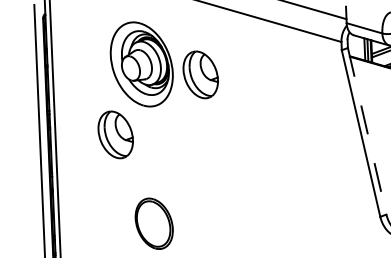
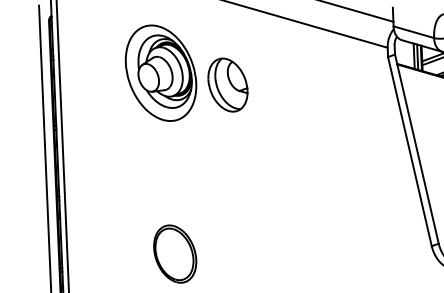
line: (367, 131) -> (417, 149), dashed -> solid
part: (115, 134) -> (131, 152), removed

